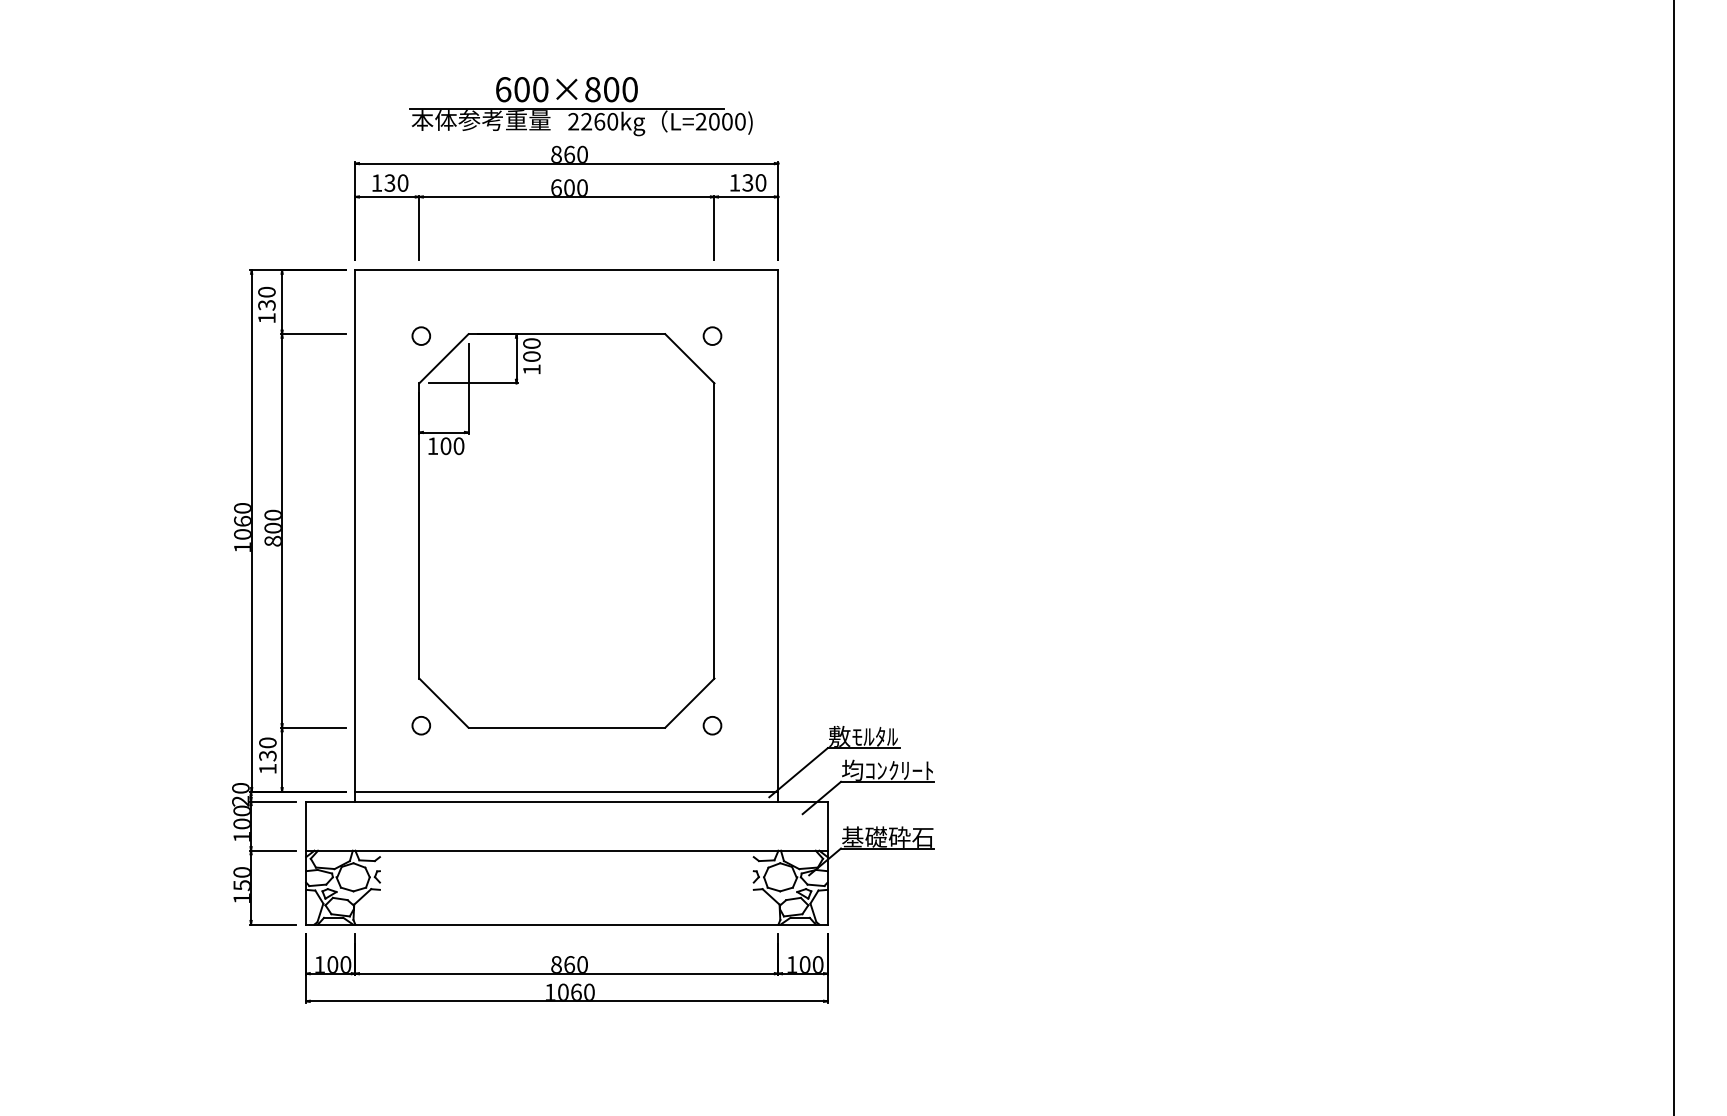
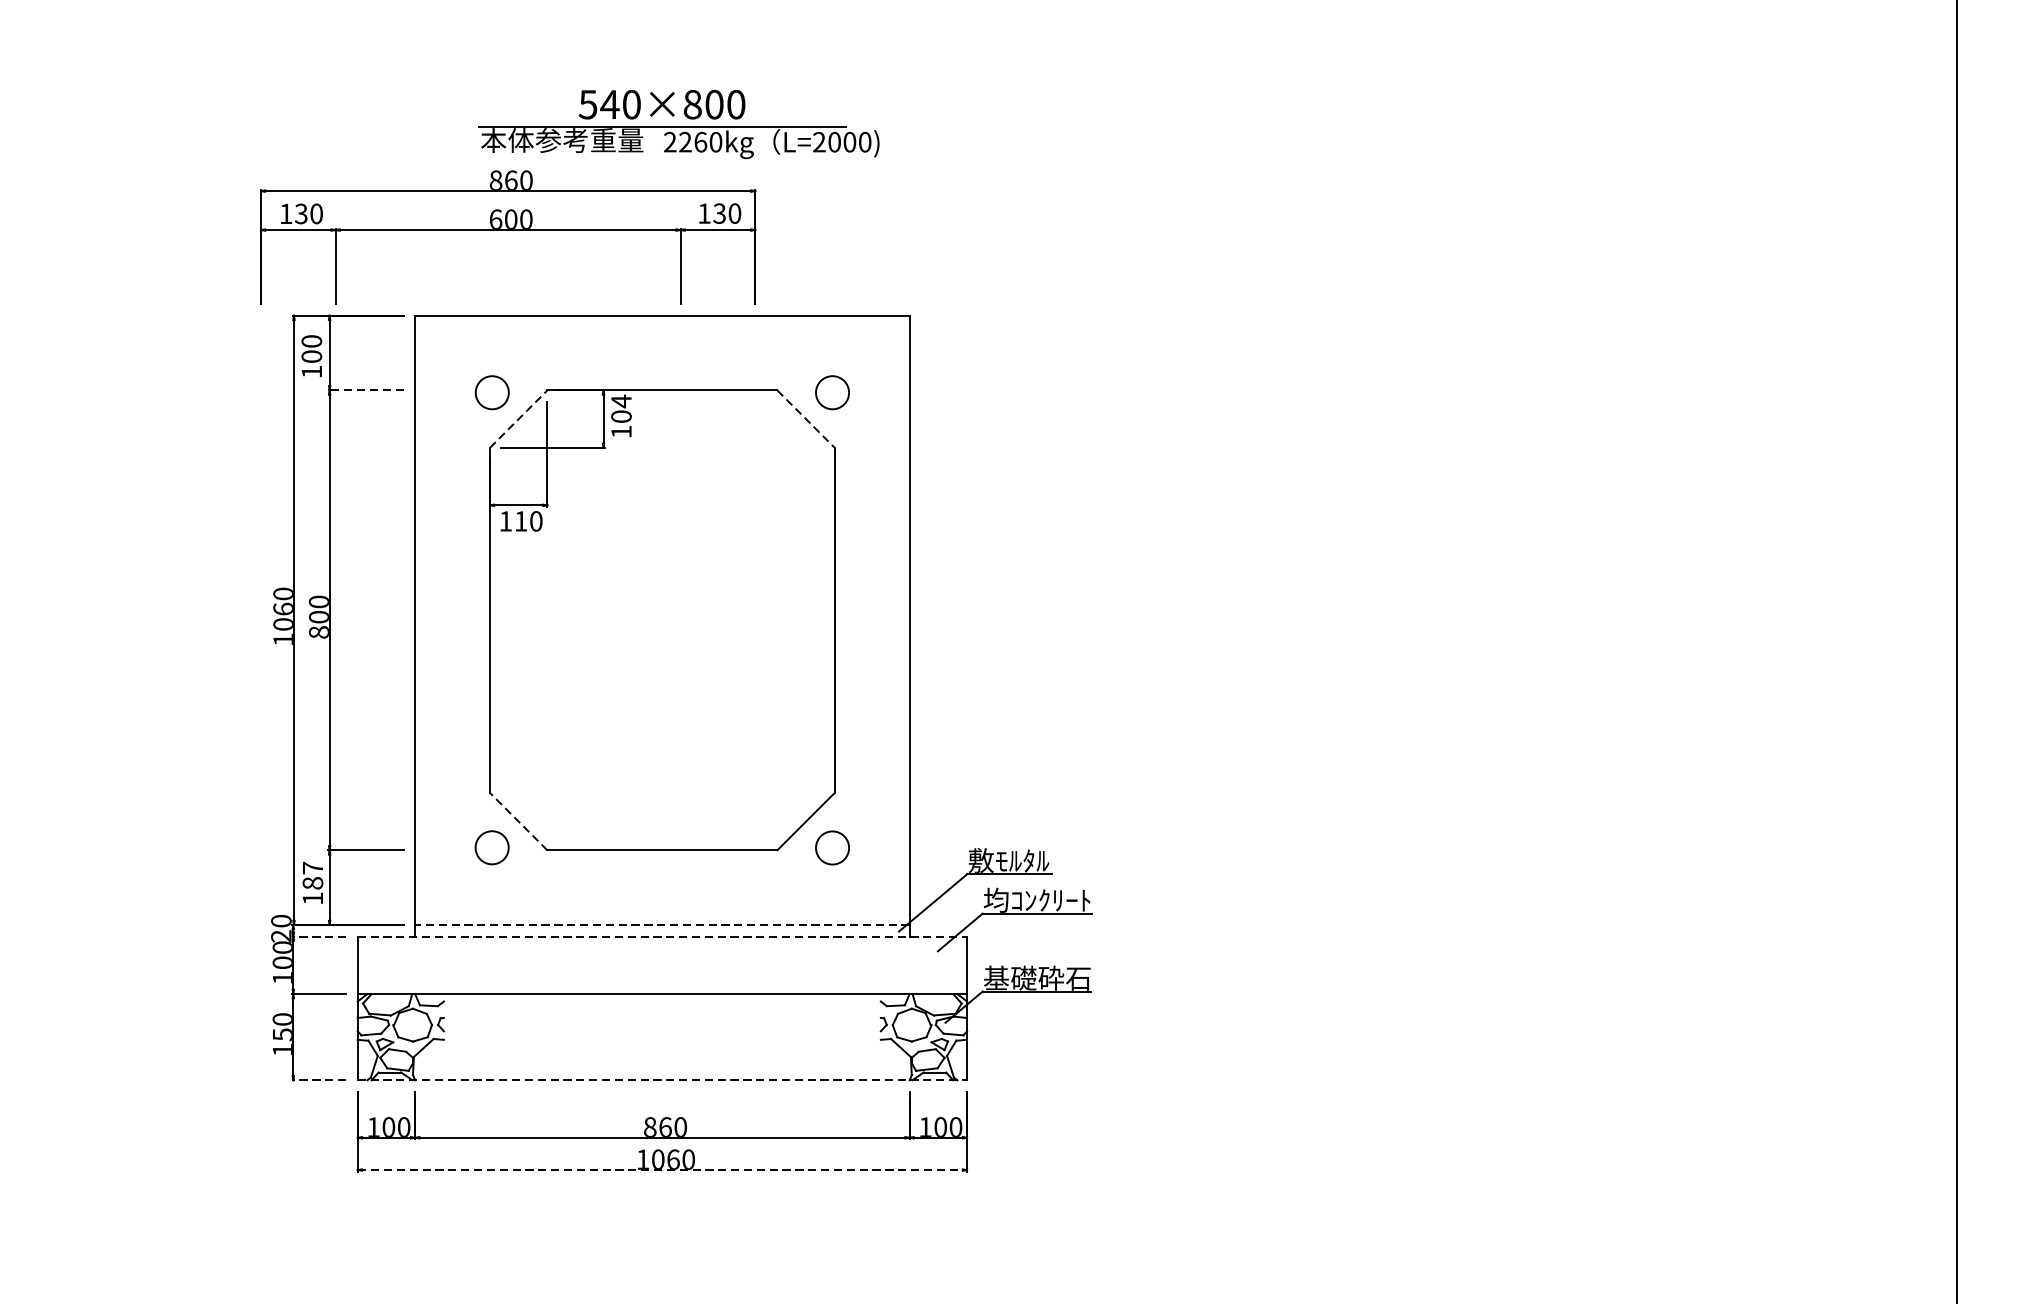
text: (512, 89) -> (598, 104), 600×800 -> 540×800
part: (566, 202) -> (507, 236), moved
text: (266, 305) -> (311, 356), 130 -> 100
line: (312, 334) -> (365, 390), solid -> dashed
circle: (421, 336) -> (492, 393), size x1.6
circle: (712, 336) -> (832, 393), size x1.6
text: (531, 343) -> (621, 401), 100 -> 104
line: (443, 358) -> (518, 418), solid -> dashed
line: (689, 358) -> (805, 418), solid -> dashed
text: (445, 446) -> (520, 521), 100 -> 110
line: (443, 703) -> (518, 822), solid -> dashed
circle: (421, 725) -> (492, 847), size x1.6
circle: (712, 725) -> (832, 847), size x1.6
text: (267, 749) -> (312, 875), 130 -> 187
line: (566, 791) -> (661, 924), solid -> dashed
line: (272, 801) -> (318, 936), solid -> dashed
line: (566, 801) -> (661, 936), solid -> dashed
line: (272, 924) -> (318, 1080), solid -> dashed
line: (566, 924) -> (661, 1080), solid -> dashed
line: (567, 1001) -> (663, 1170), solid -> dashed

